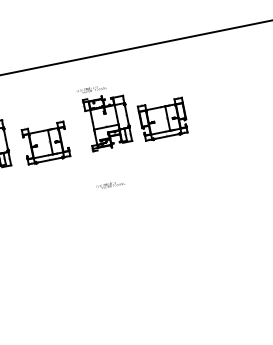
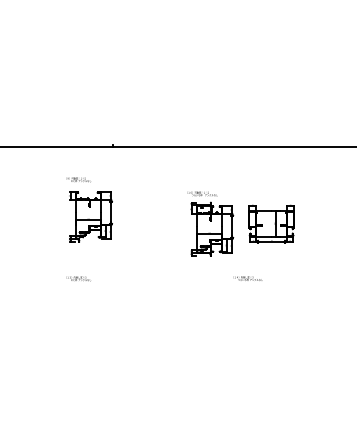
part: (105, 116) -> (210, 223), moved
part: (45, 142) -> (149, 223), removed
text: (110, 185) -> (247, 278), moved

